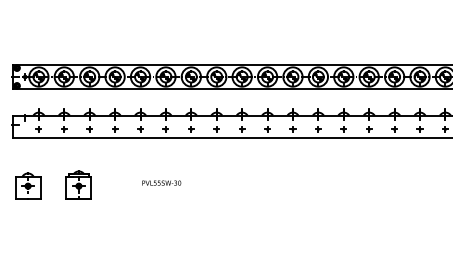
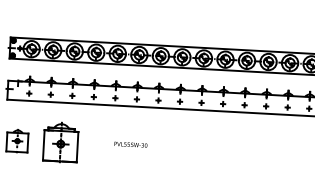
part: (78, 184) -> (60, 142), size x1.6

